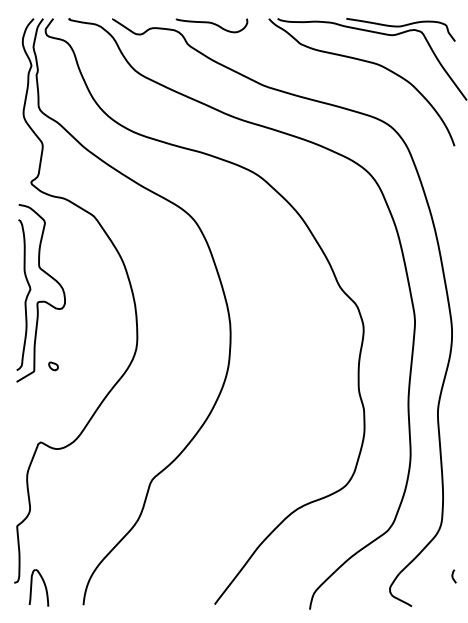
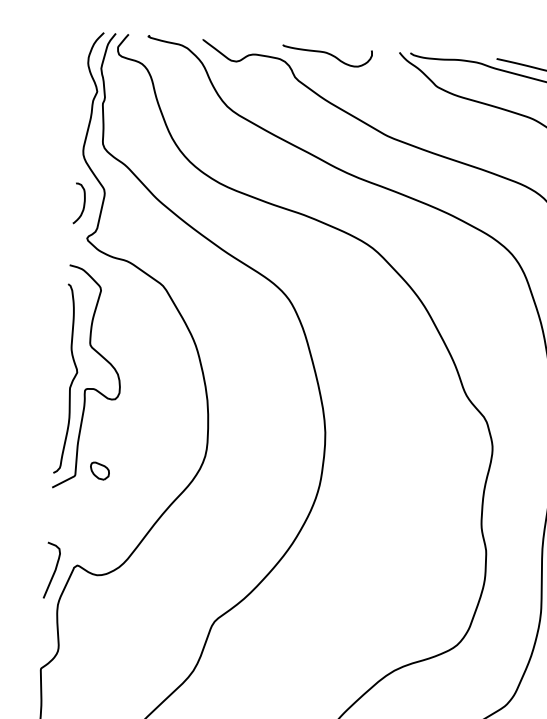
curve: (26, 155) -> (83, 203), added
part: (53, 366) -> (99, 471), size x1.67
curve: (22, 447) -> (54, 570), added

